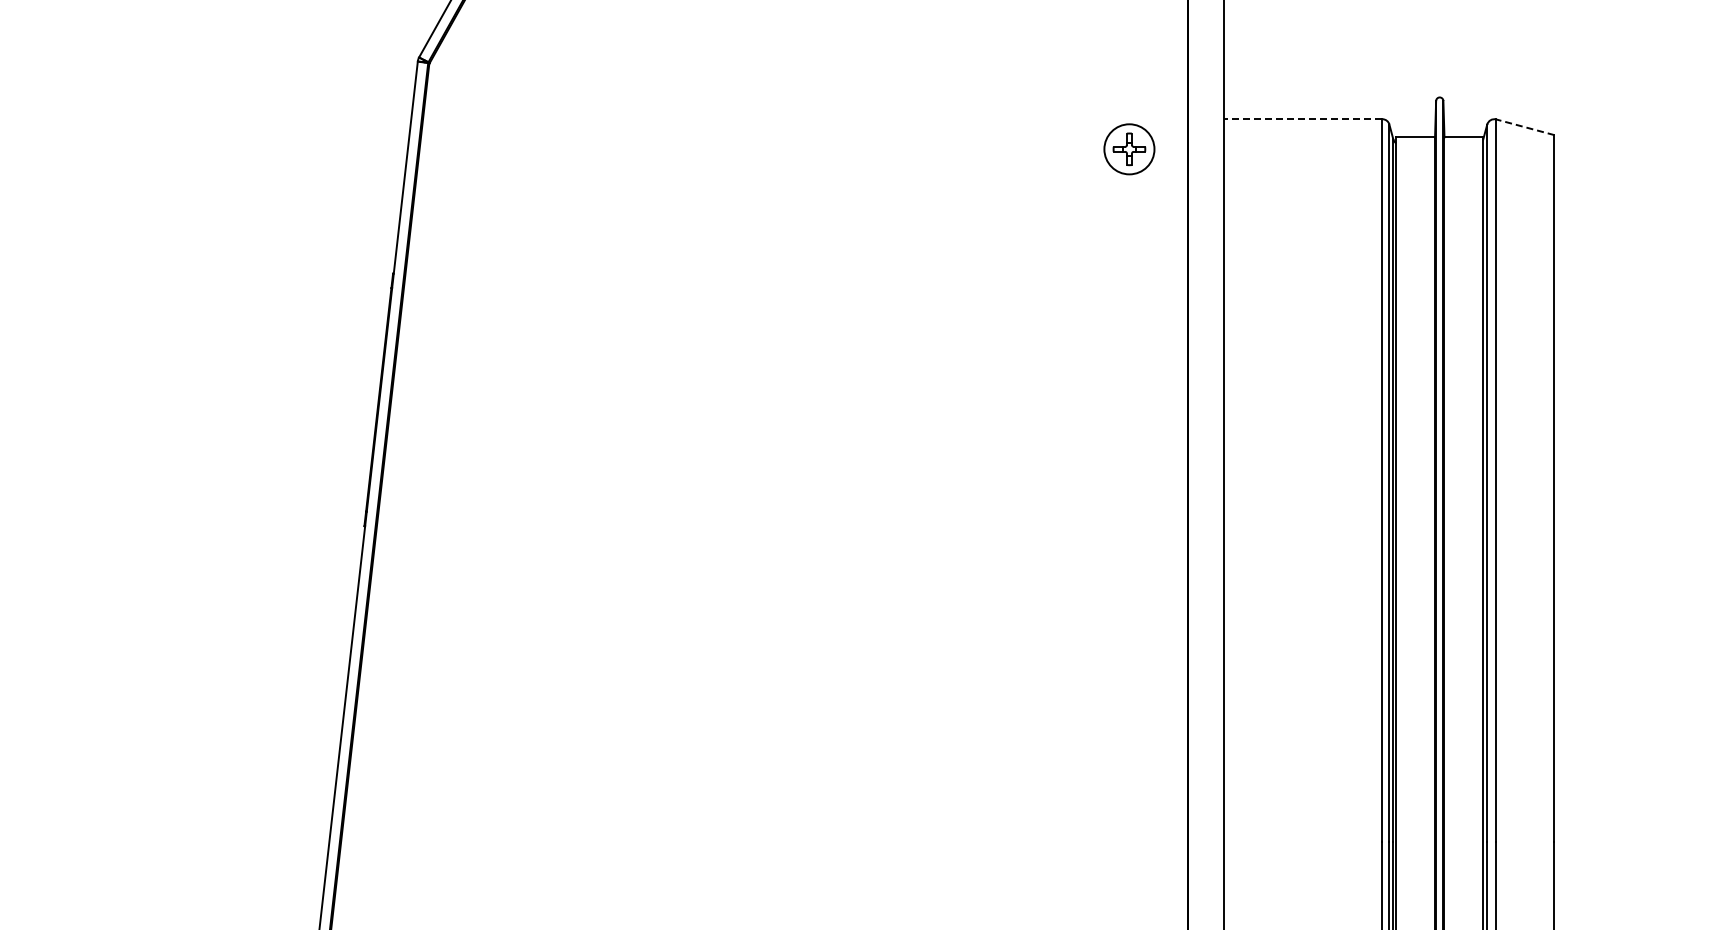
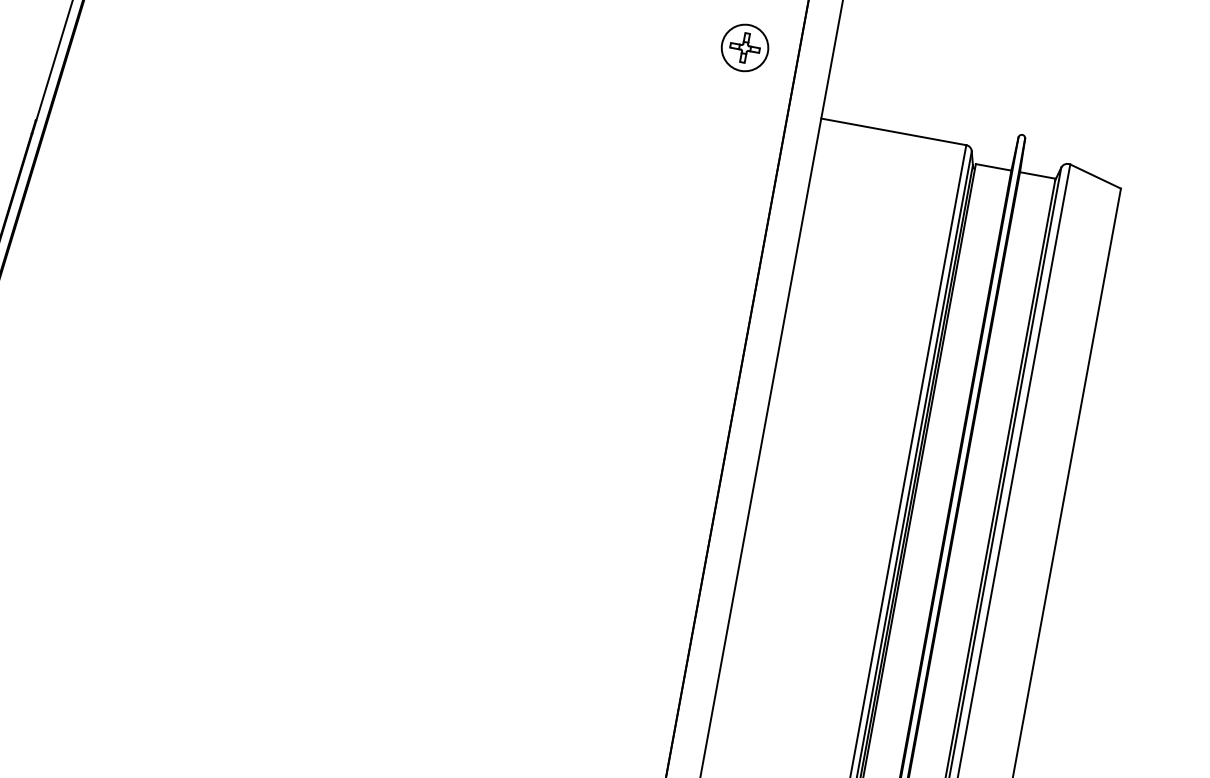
line: (1302, 119) -> (893, 132), dashed -> solid
line: (1524, 127) -> (1094, 176), dashed -> solid
part: (1129, 149) -> (745, 48), moved

